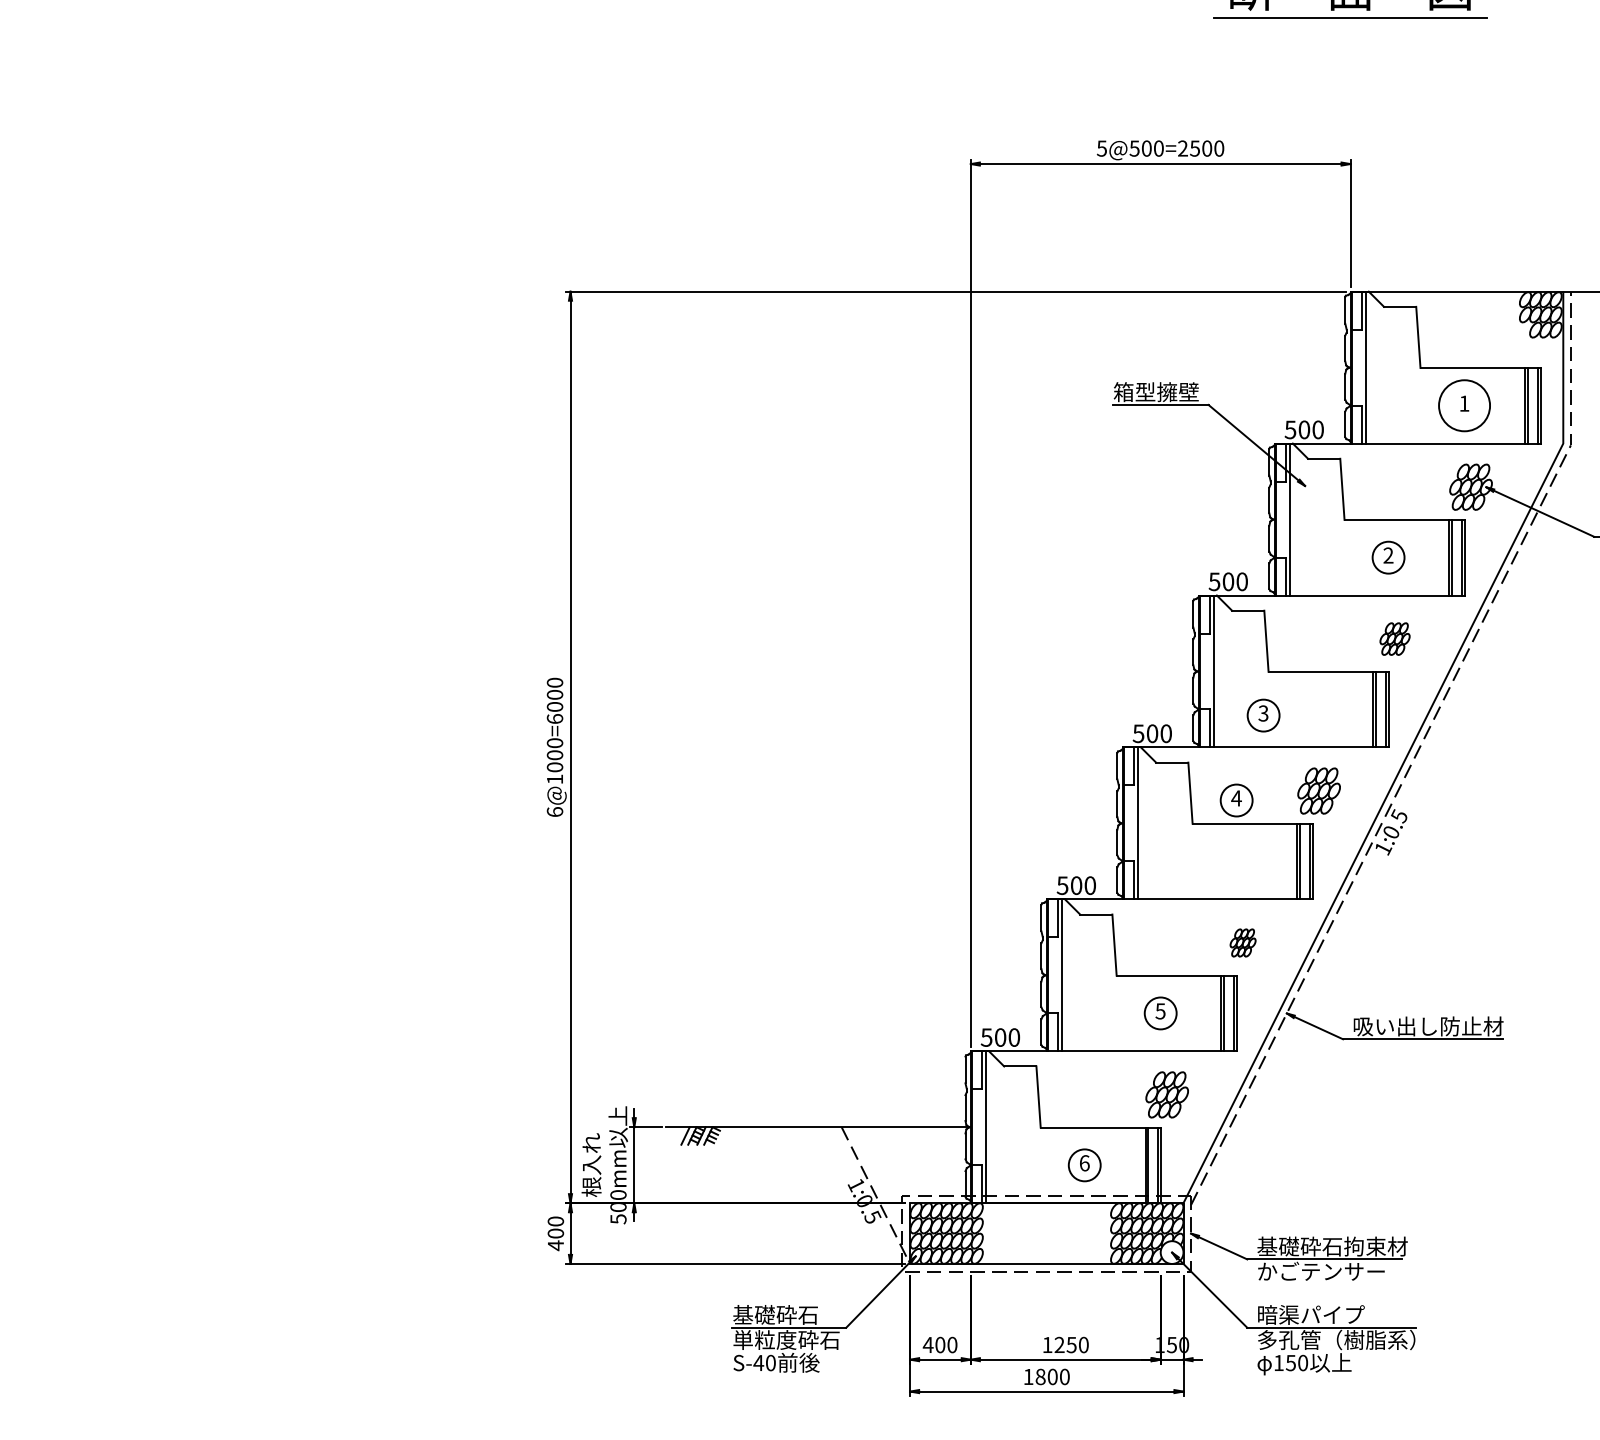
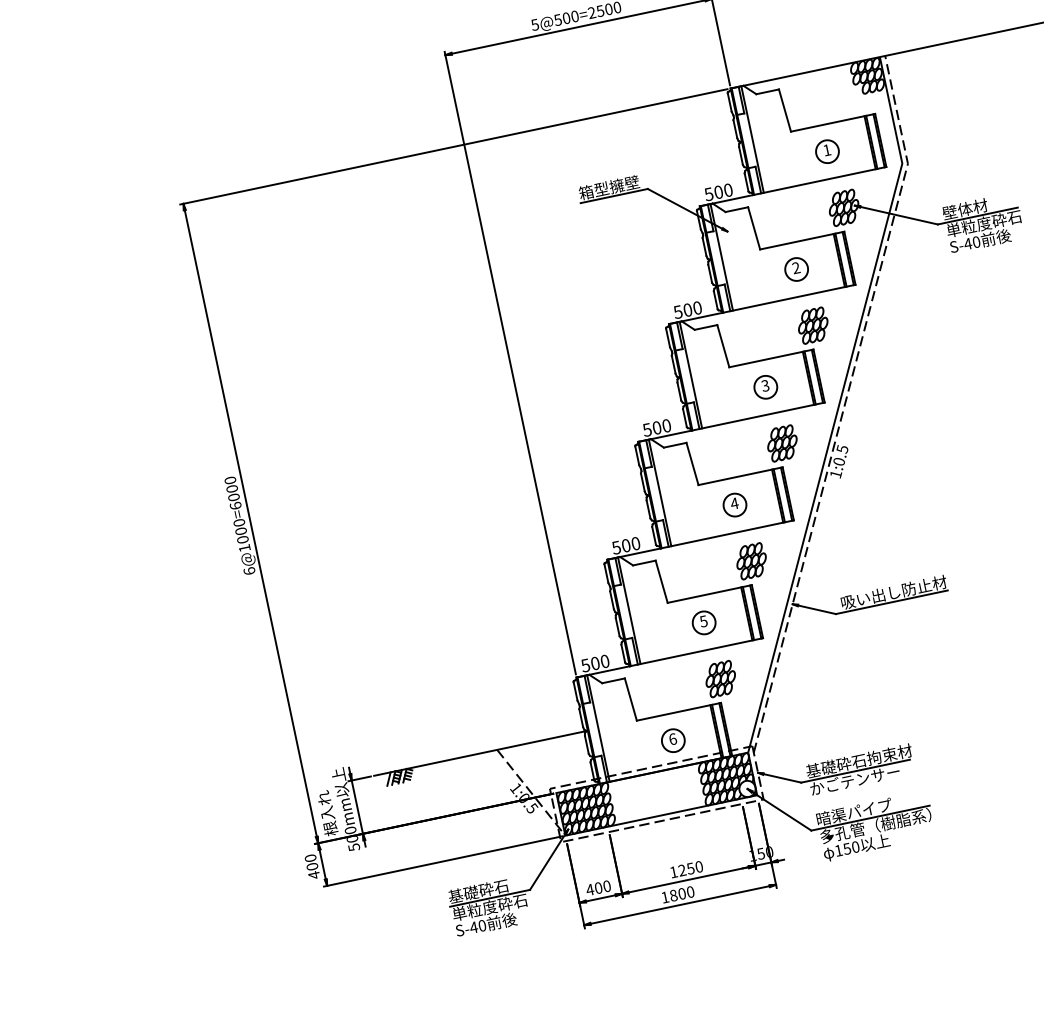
circle: (1464, 405) -> (827, 151), size x0.62
part: (1394, 638) -> (812, 325), size x1.43
part: (1263, 715) -> (765, 387), moved
part: (1236, 800) -> (734, 505), moved
part: (1242, 942) -> (751, 561), size x1.67

